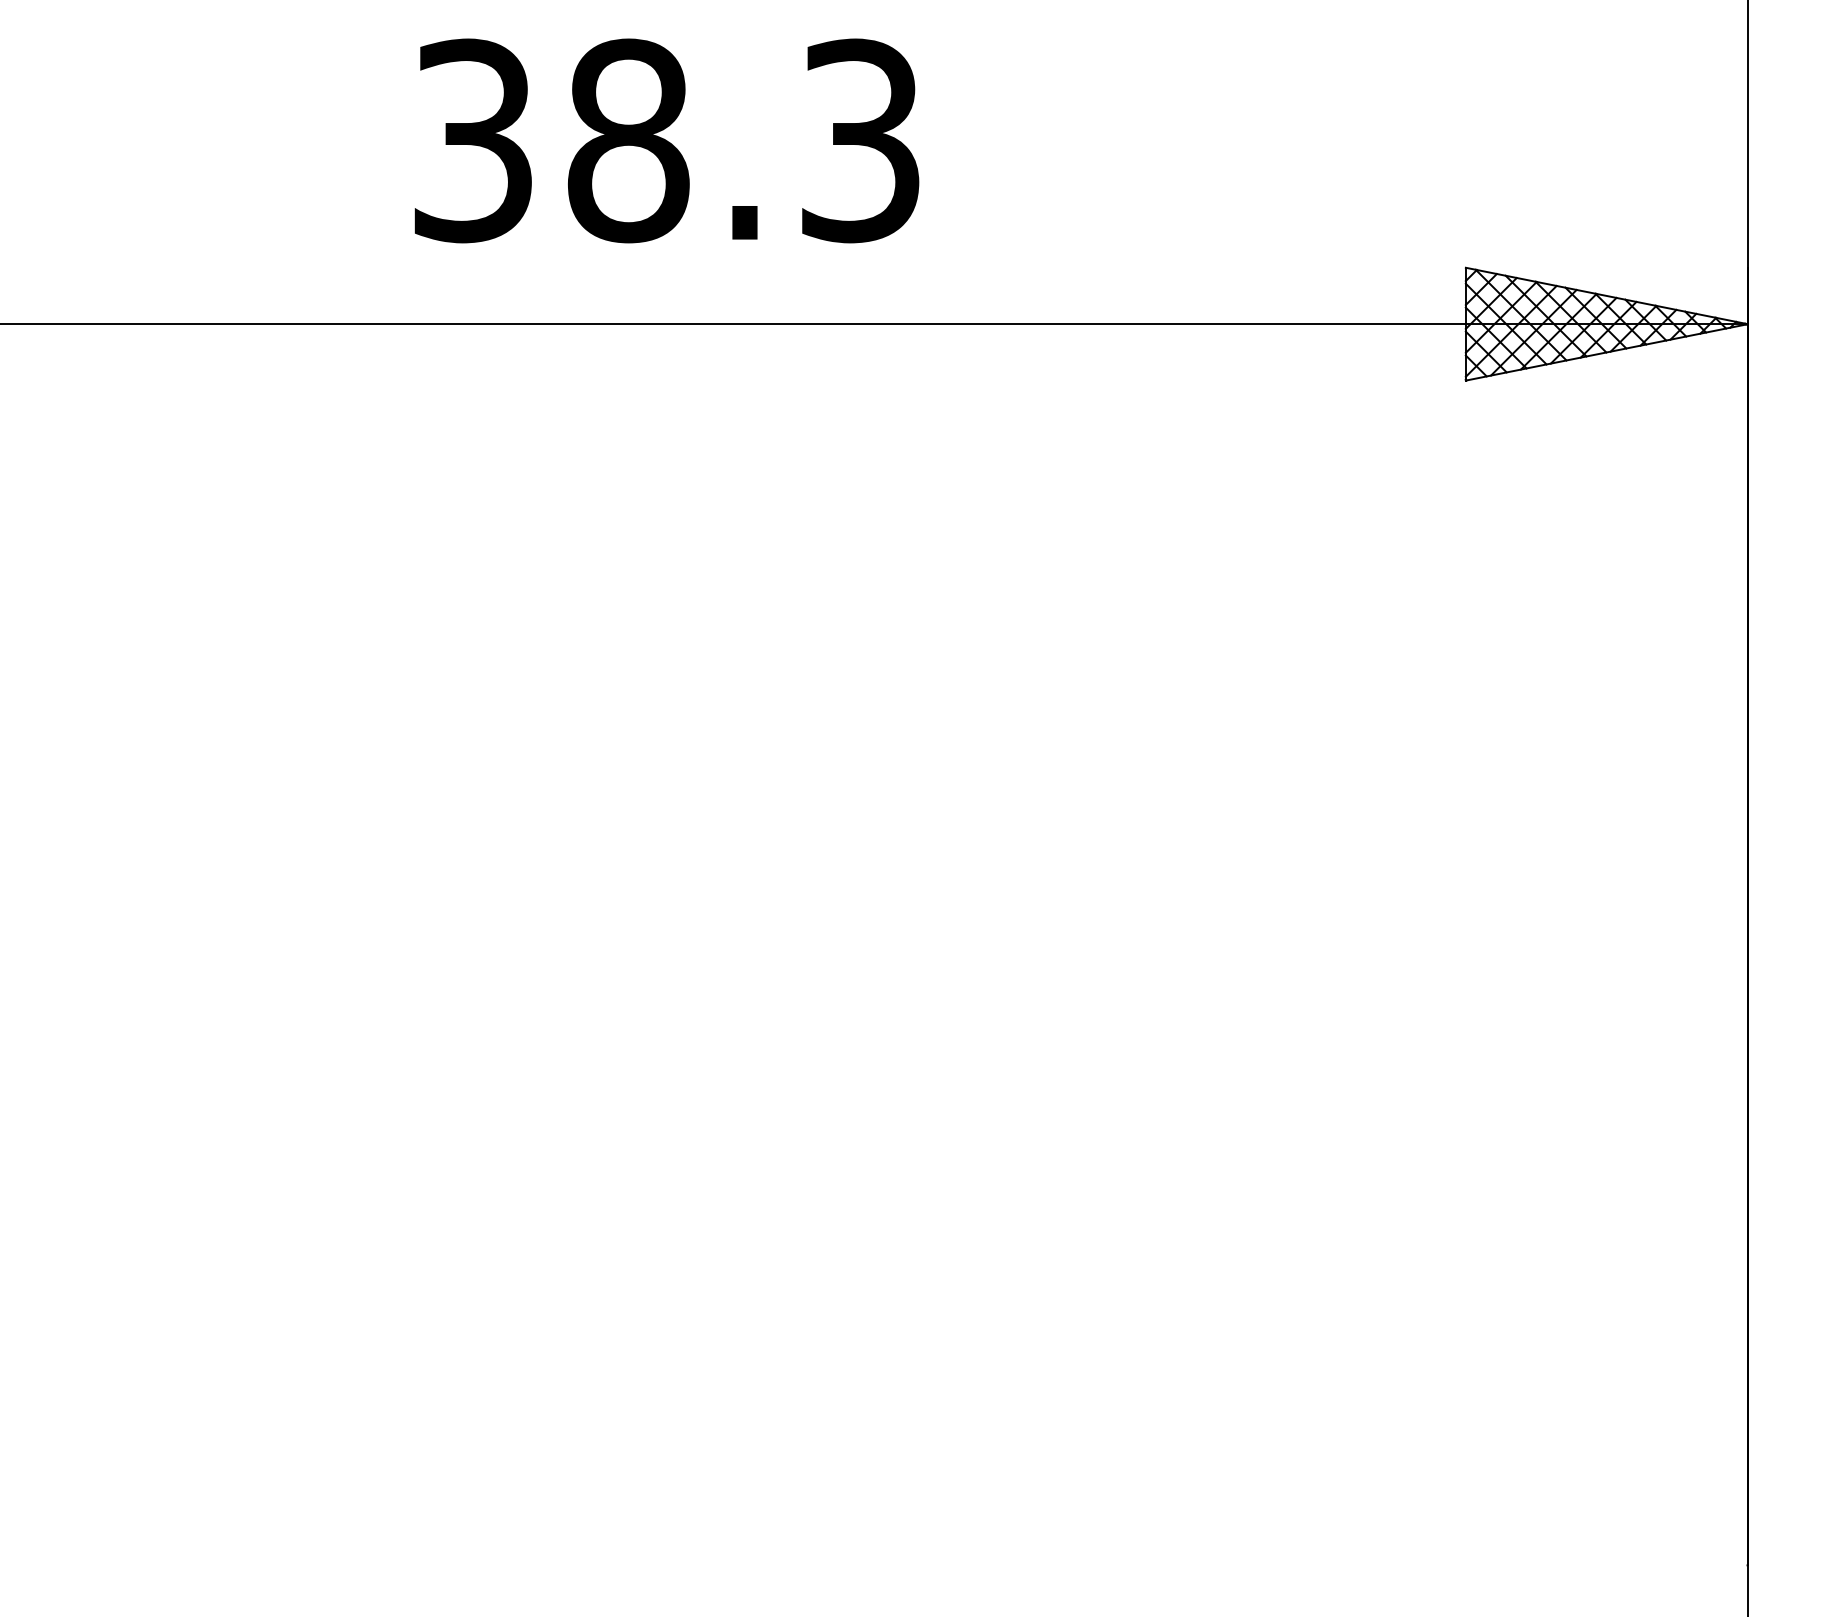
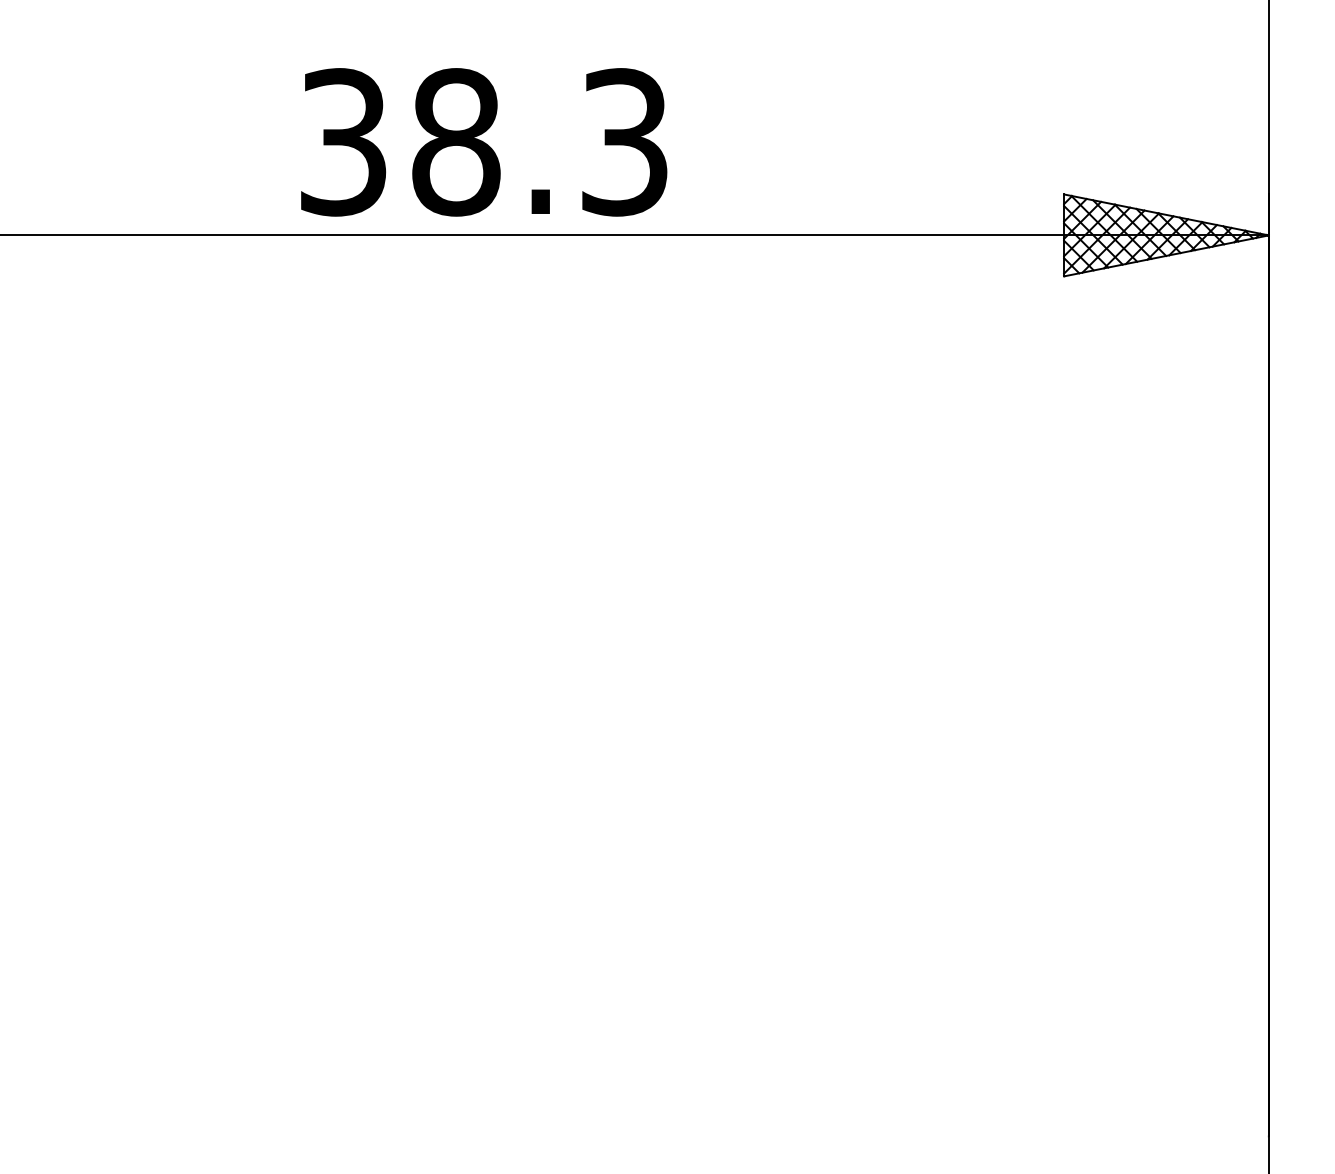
text: (667, 141) -> (484, 142), moved

